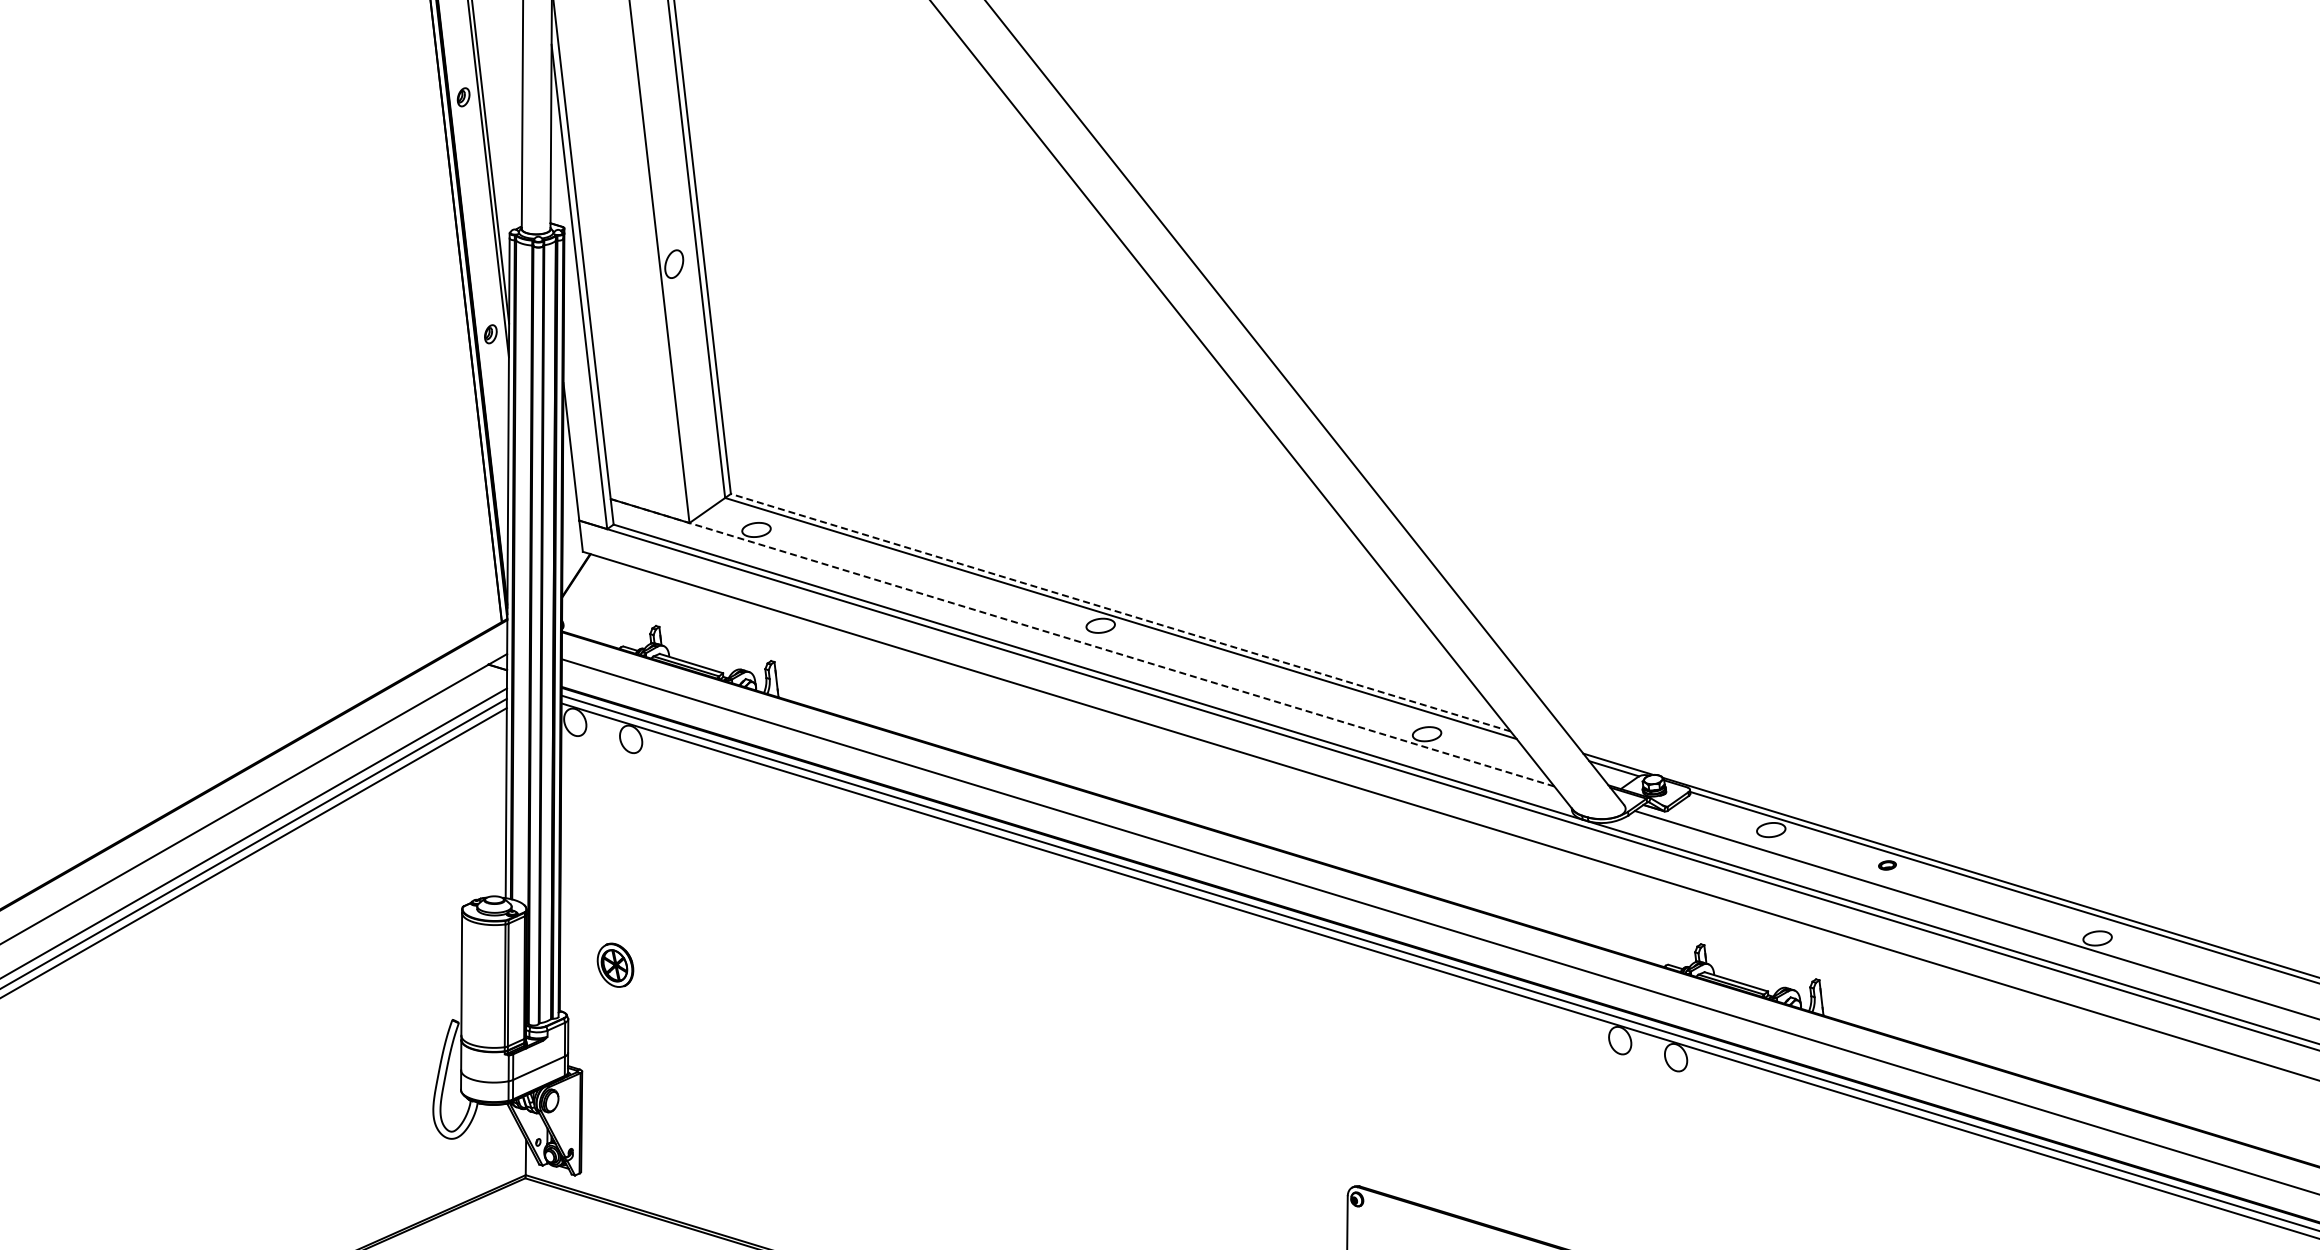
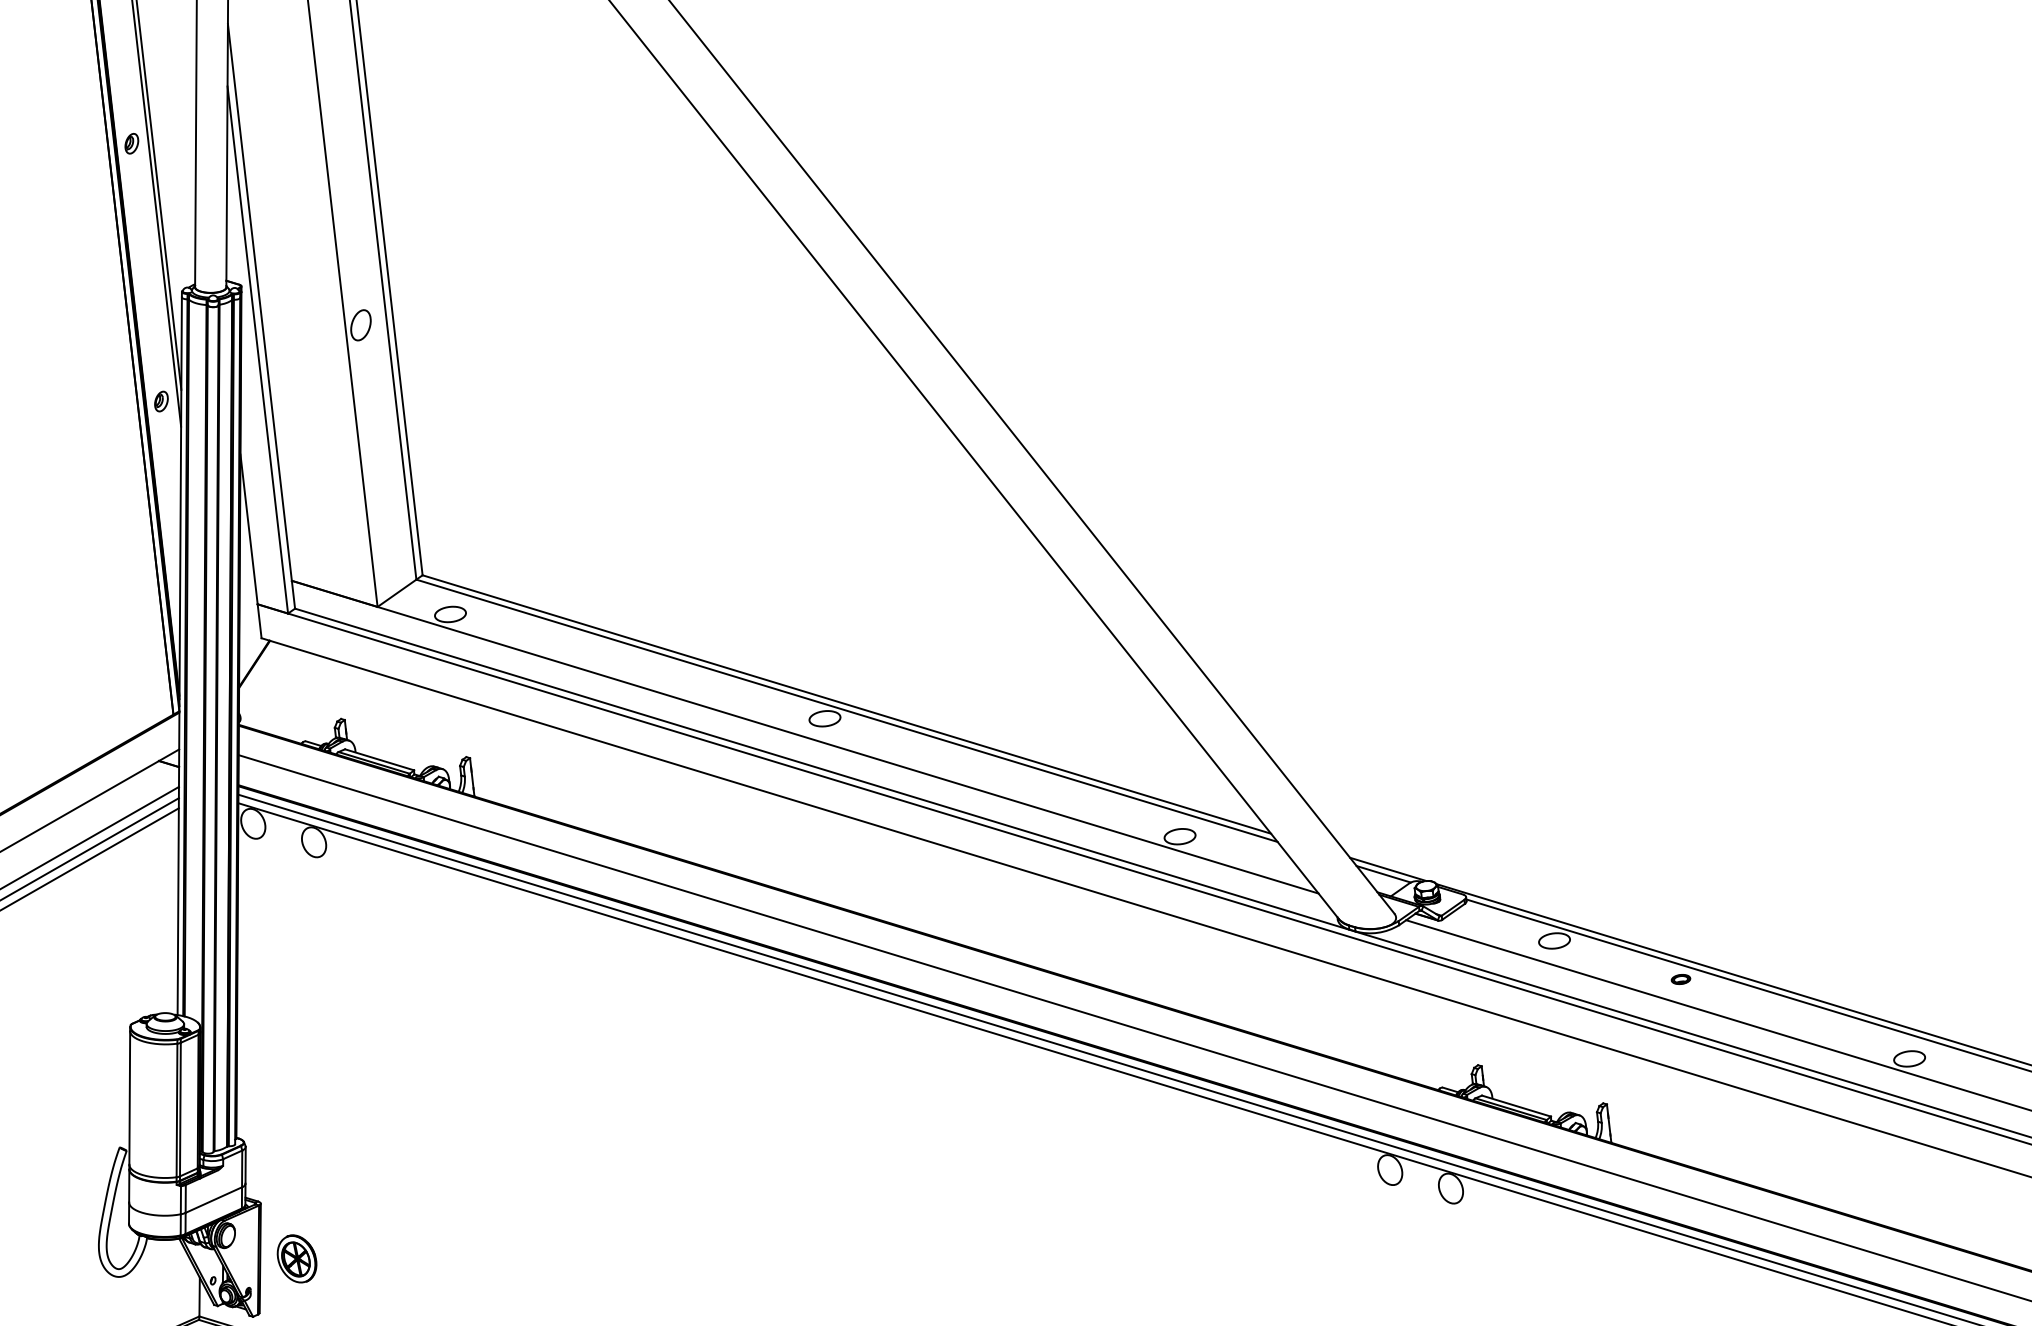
line: (1120, 612) -> (846, 704), dashed -> solid
line: (1082, 642) -> (805, 736), dashed -> solid
part: (615, 964) -> (297, 1258), moved

